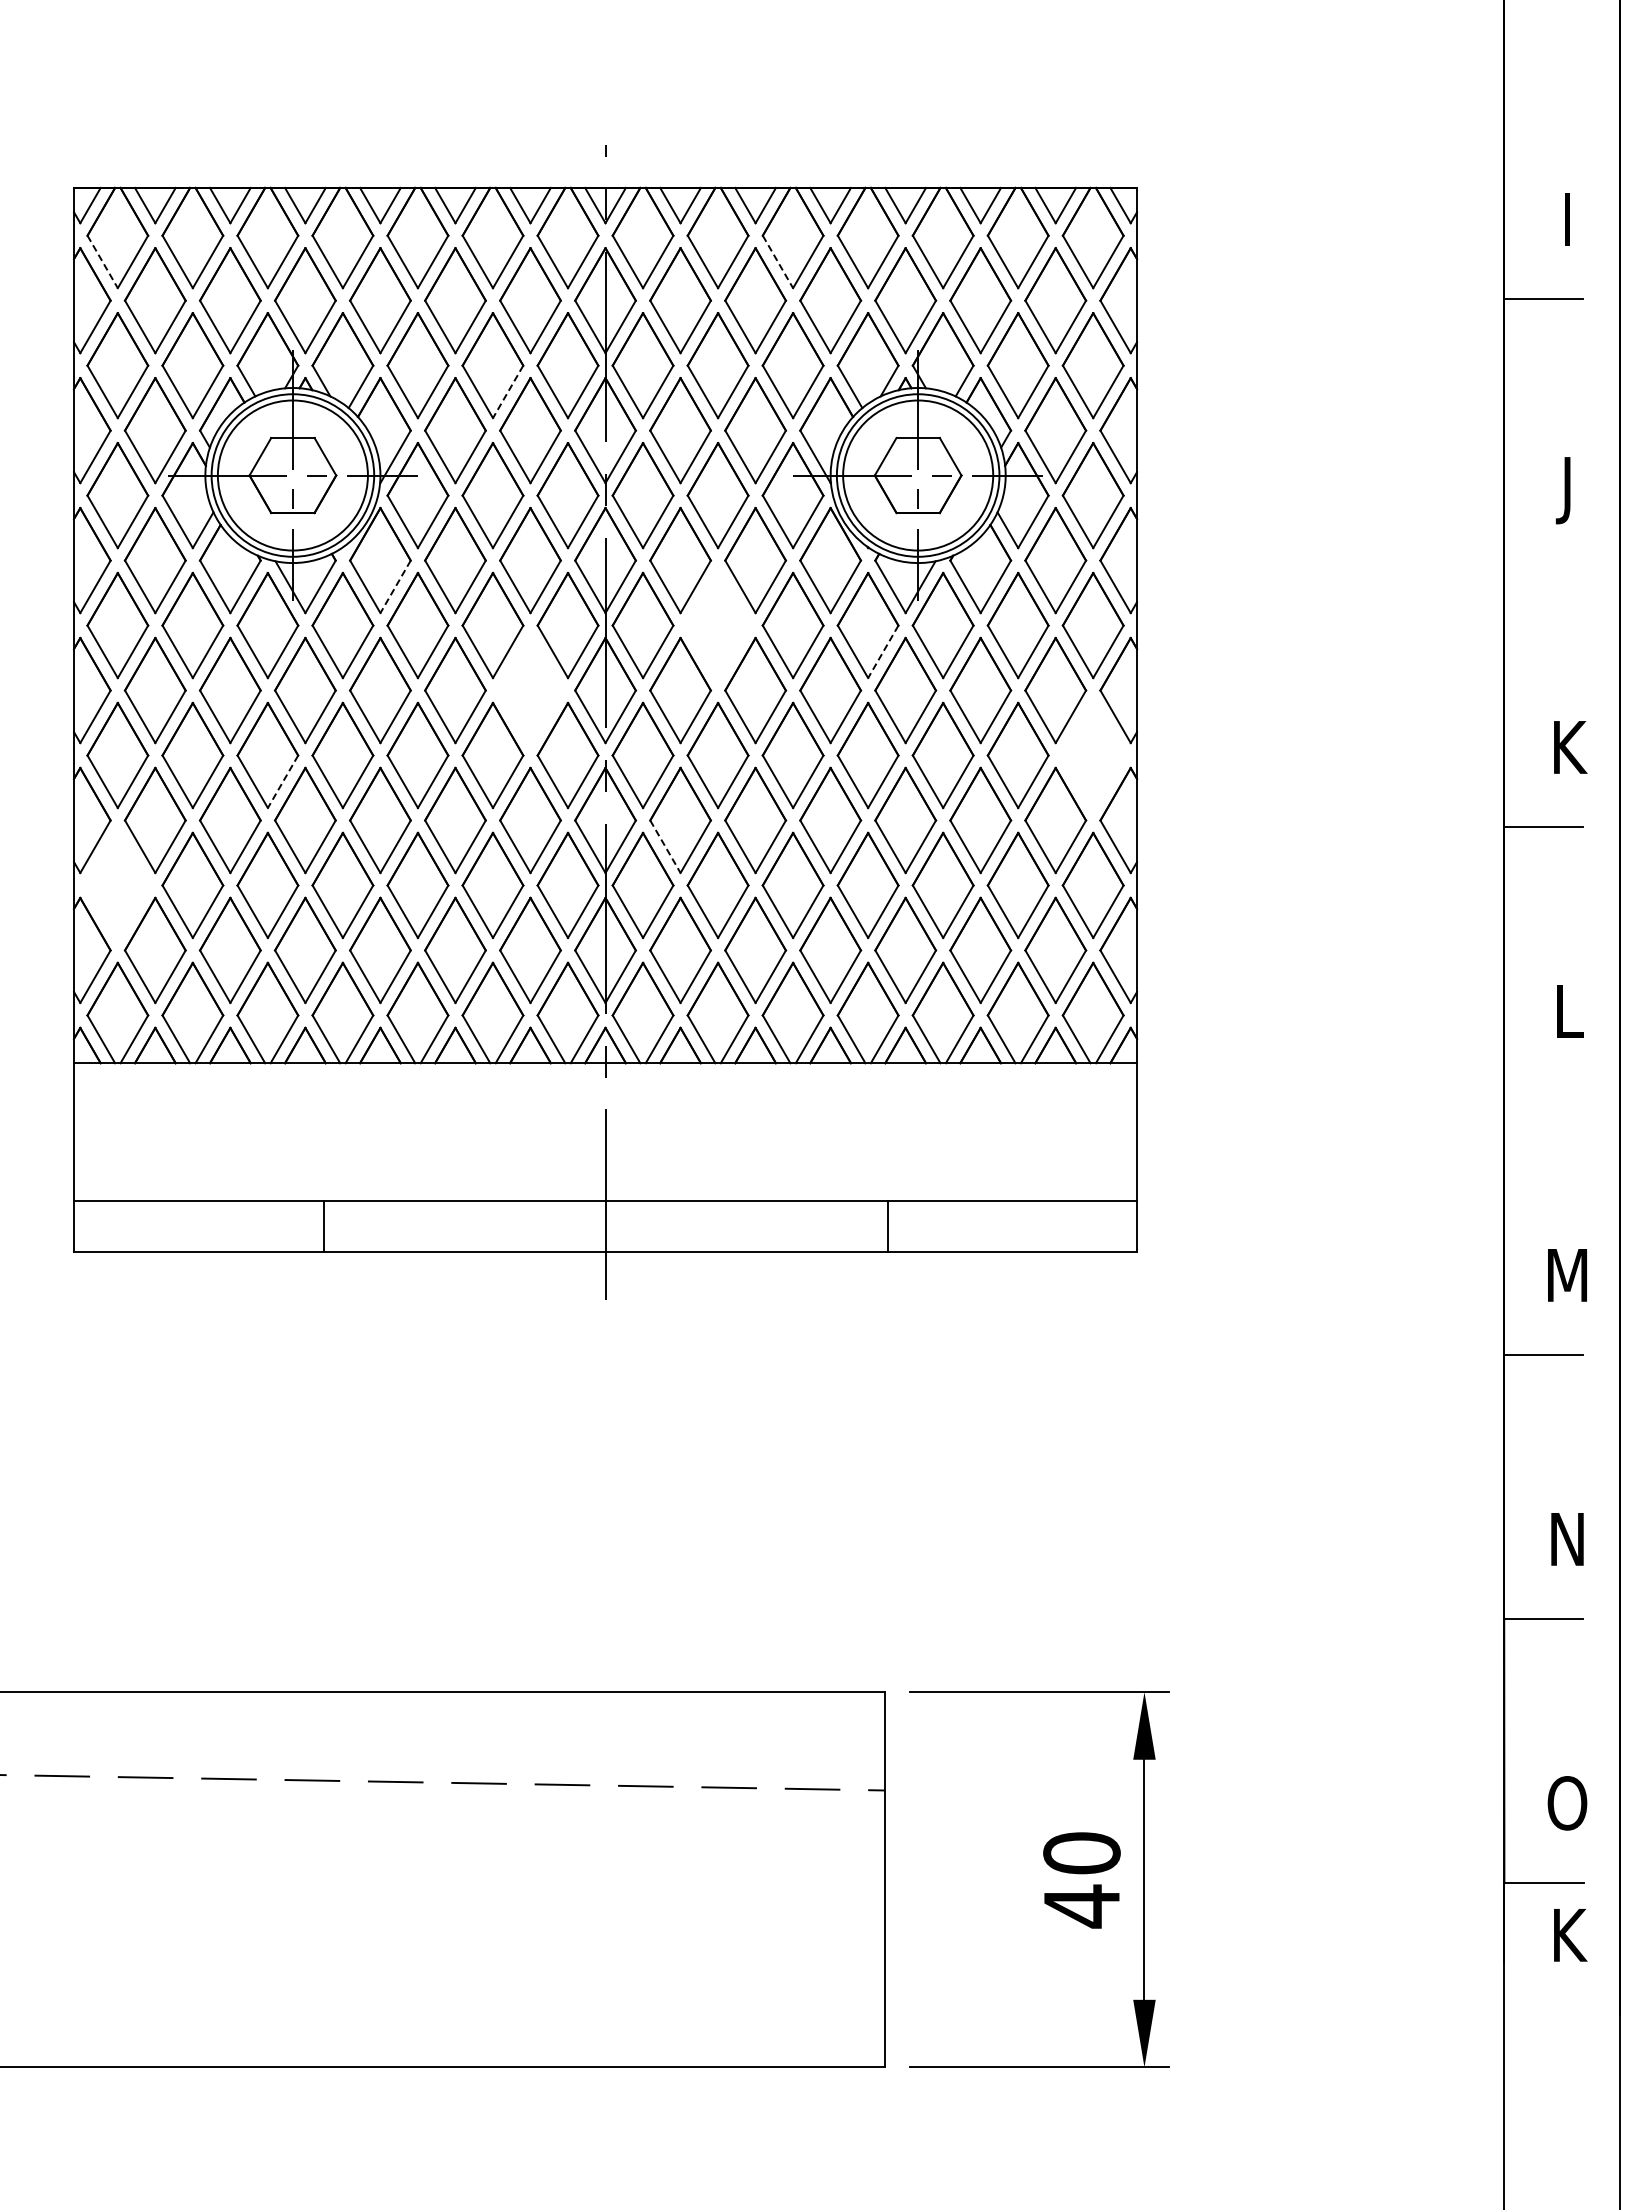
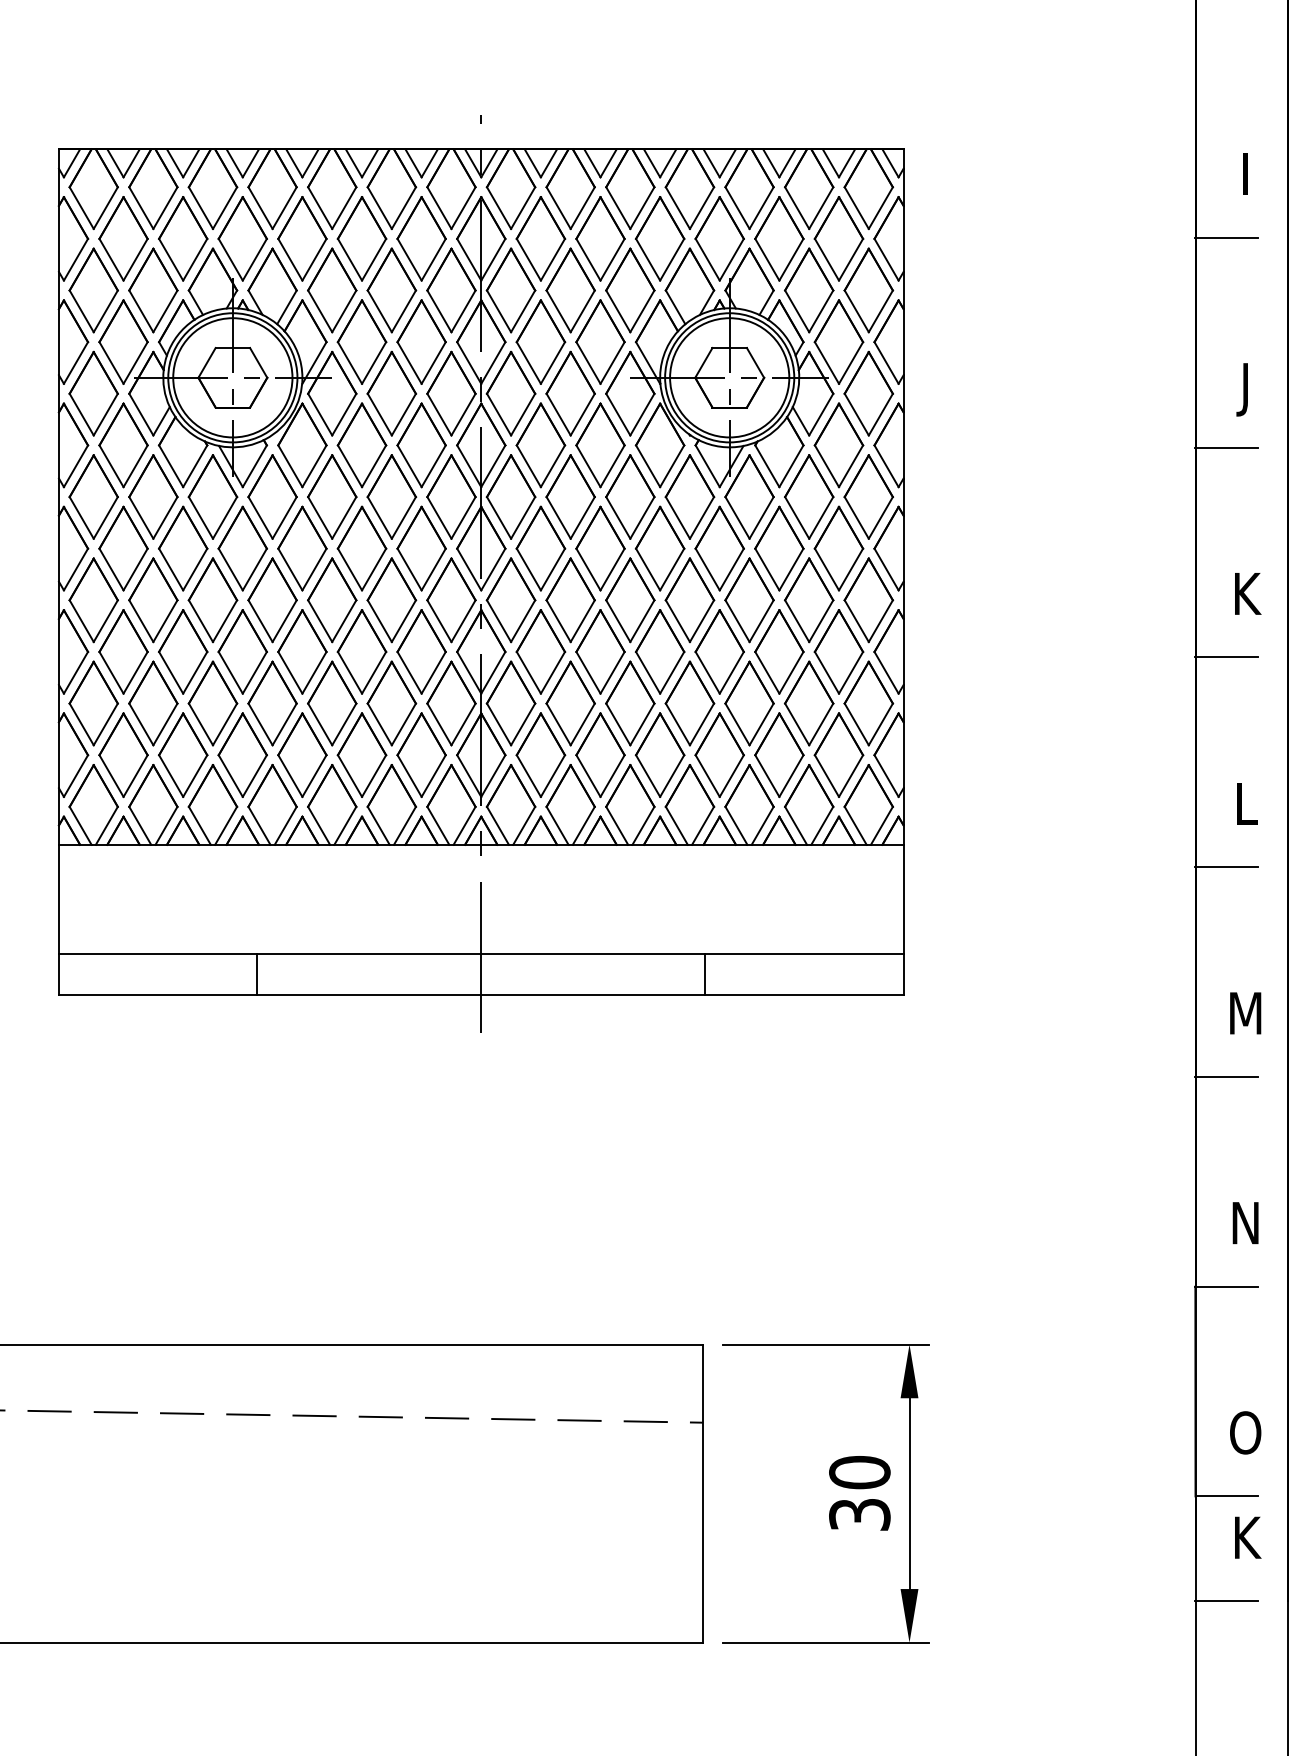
line: (102, 262) -> (81, 208), dashed -> solid
line: (778, 262) -> (618, 208), dashed -> solid
line: (507, 392) -> (403, 311), dashed -> solid
line: (1543, 563) -> (1226, 447), added
line: (395, 587) -> (314, 466), dashed -> solid
part: (717, 625) -> (570, 496), added
line: (883, 652) -> (702, 518), dashed -> solid
part: (530, 690) -> (421, 548), added
part: (1092, 755) -> (868, 600), added
line: (282, 782) -> (224, 621), dashed -> solid
line: (665, 847) -> (528, 673), dashed -> solid
part: (117, 885) -> (93, 703), added
line: (1543, 1091) -> (1226, 867), added
text: (1081, 1906) -> (859, 1514), 40 -> 30
line: (1543, 2015) -> (1226, 1601), added

